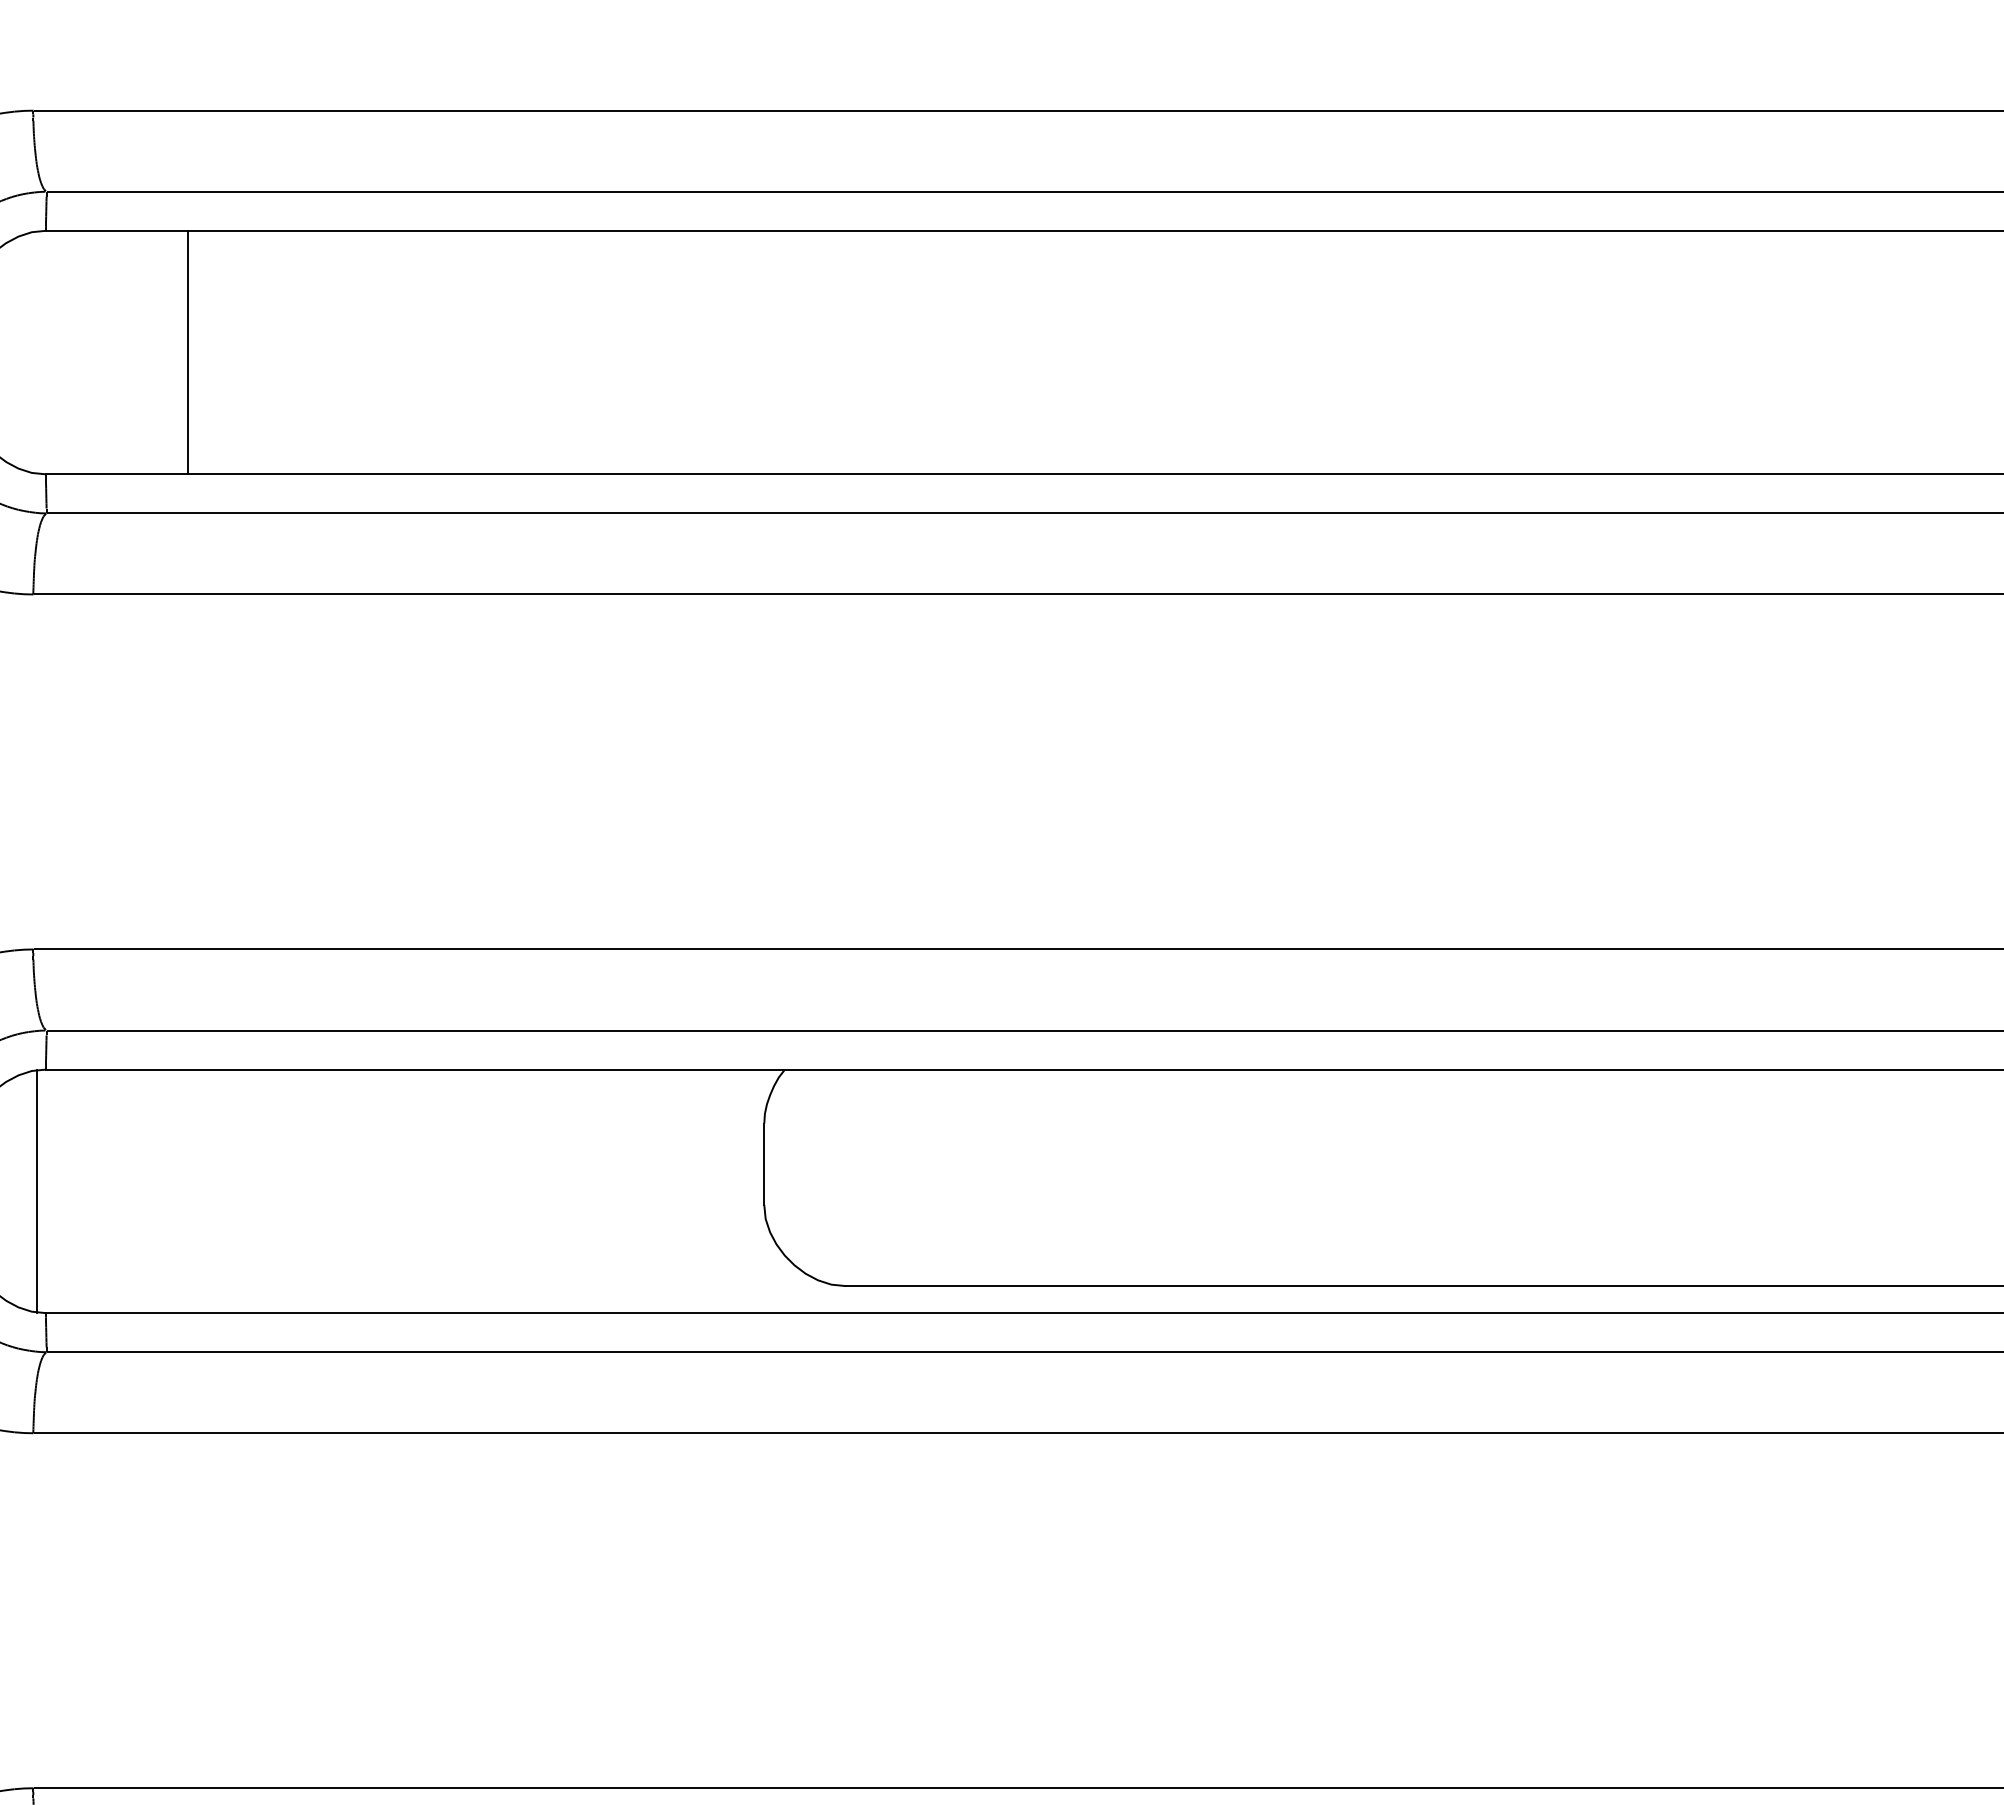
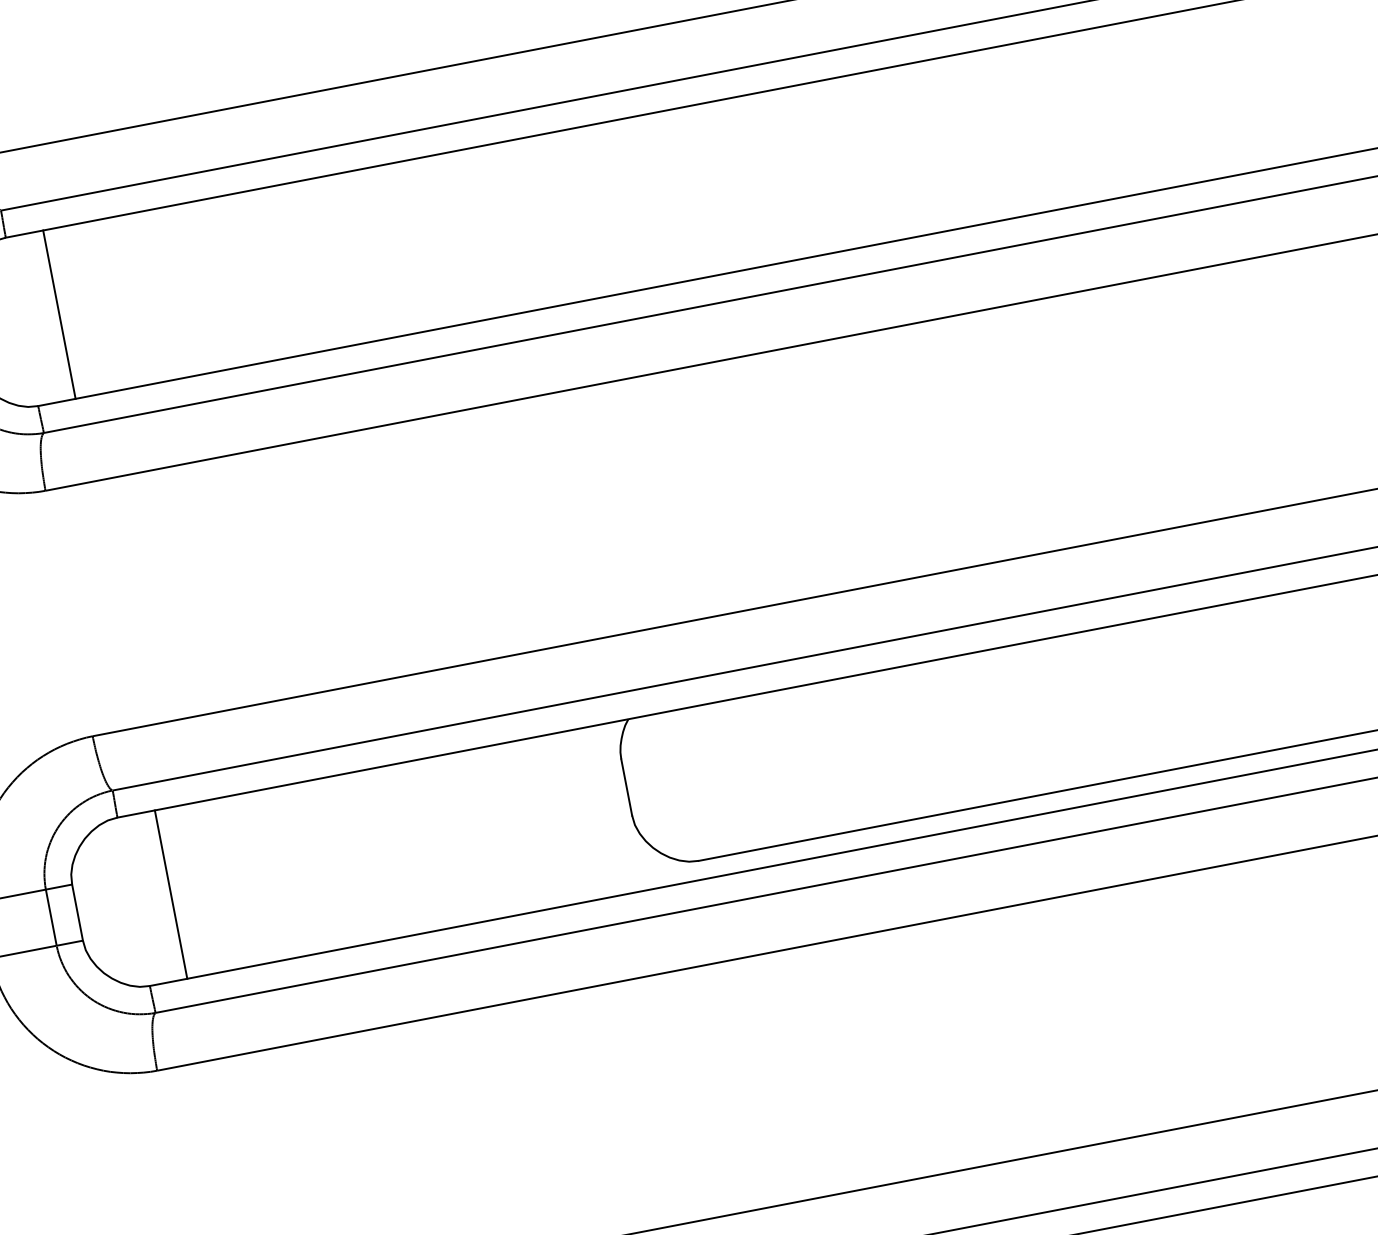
line: (188, 352) -> (59, 314), moved
line: (37, 1191) -> (171, 894), moved

